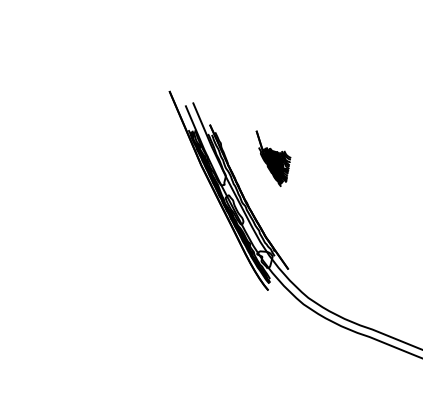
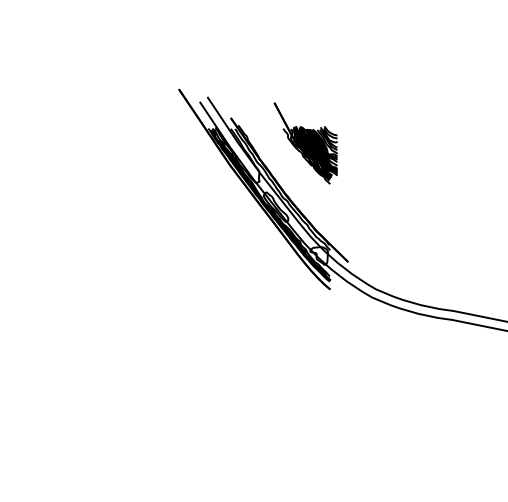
part: (270, 159) -> (305, 143), size x1.43

